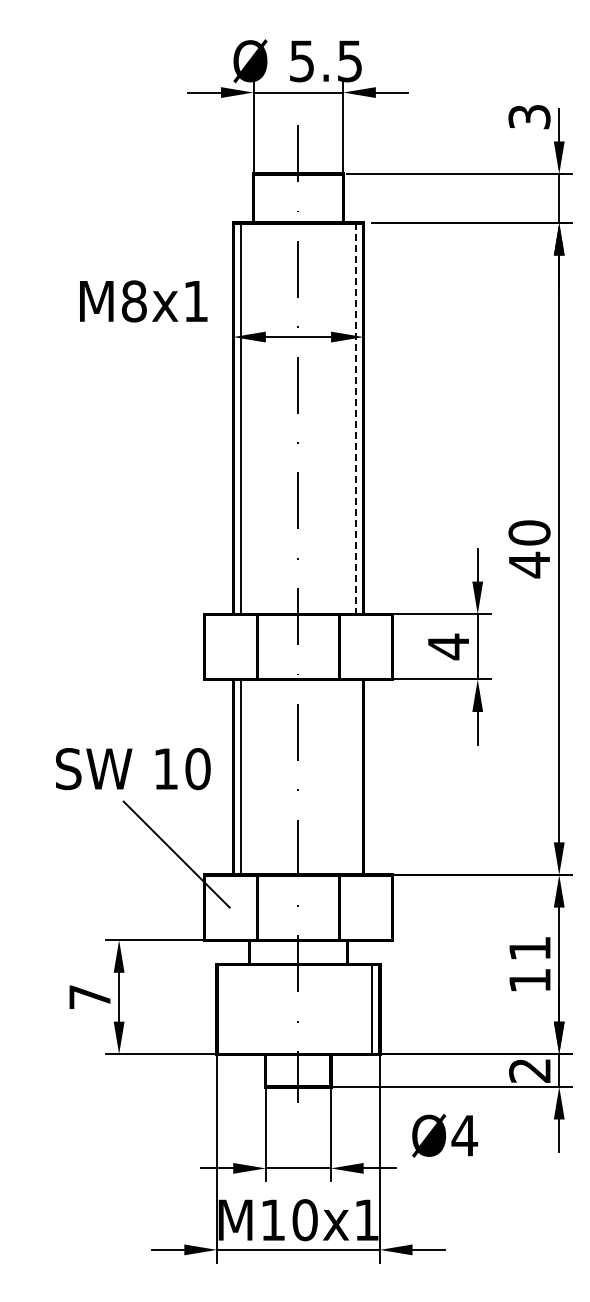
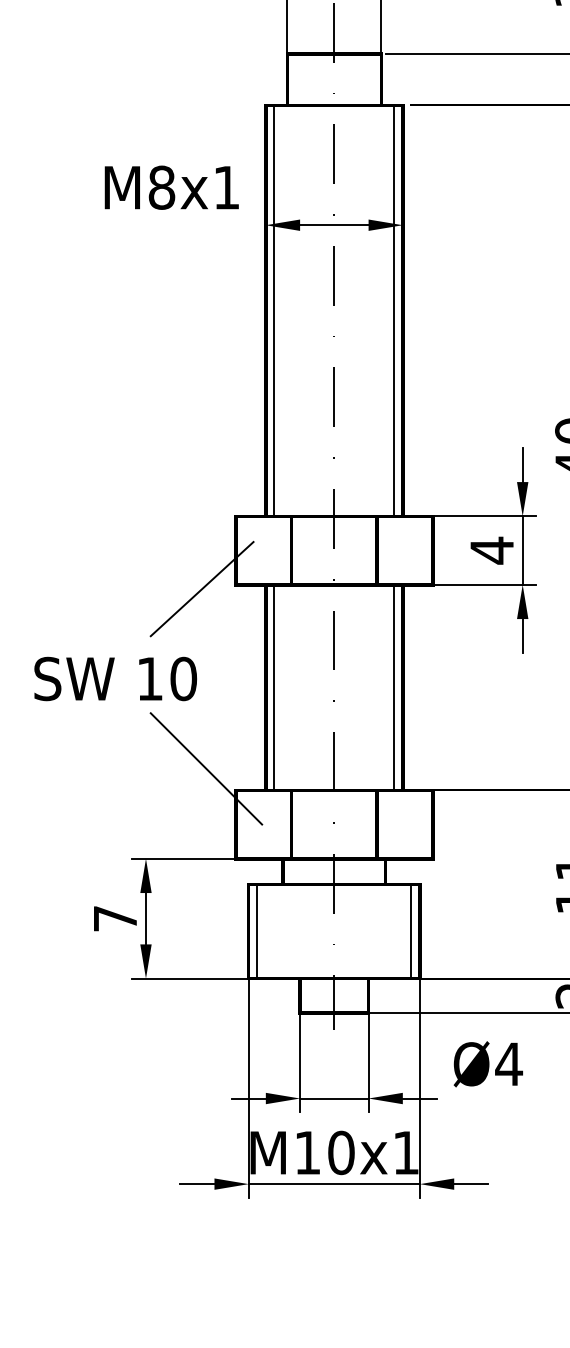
line: (355, 418) -> (394, 310), dashed -> solid
line: (172, 683) -> (202, 589), added
text: (133, 769) -> (115, 679), moved
line: (355, 776) -> (394, 686), added
line: (225, 1009) -> (257, 931), added

